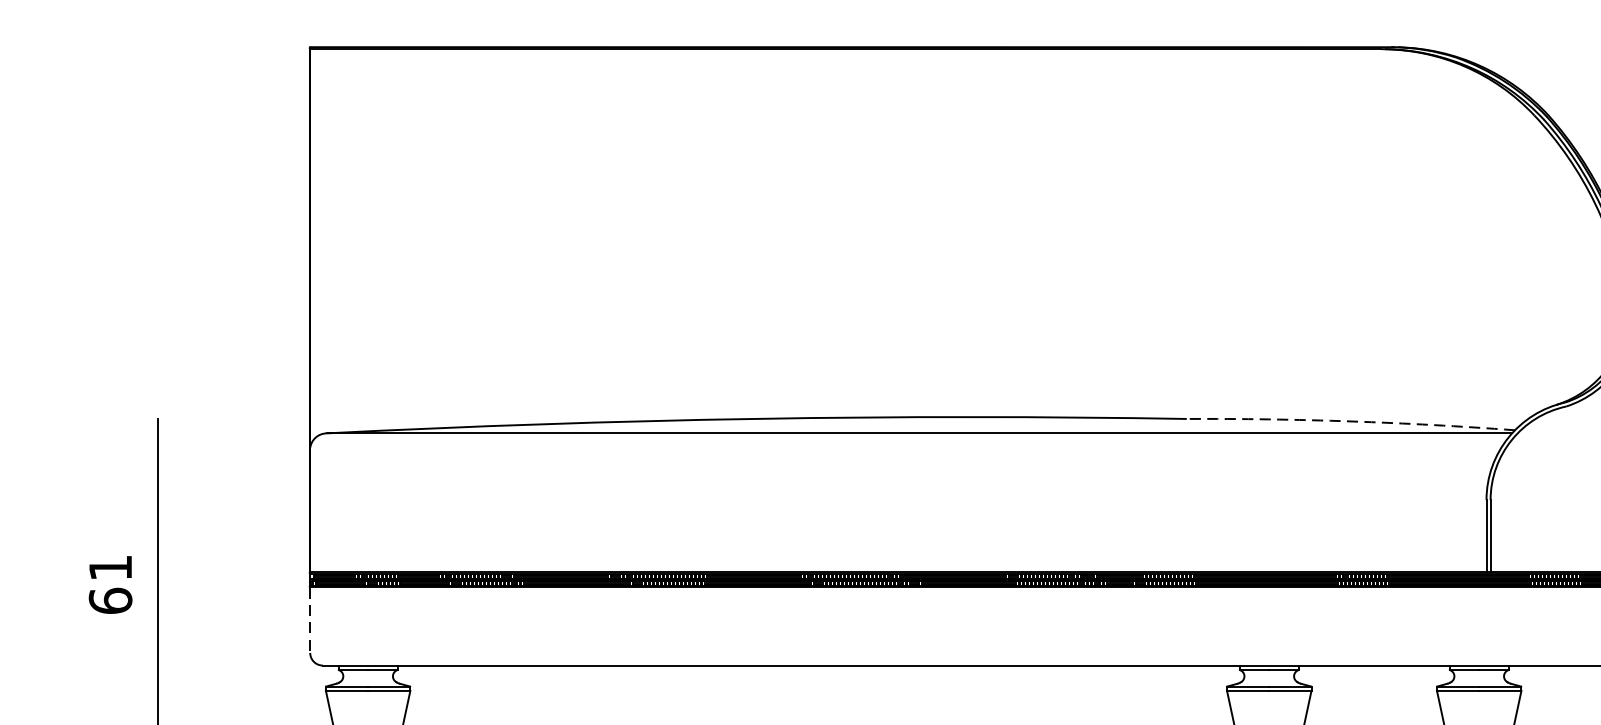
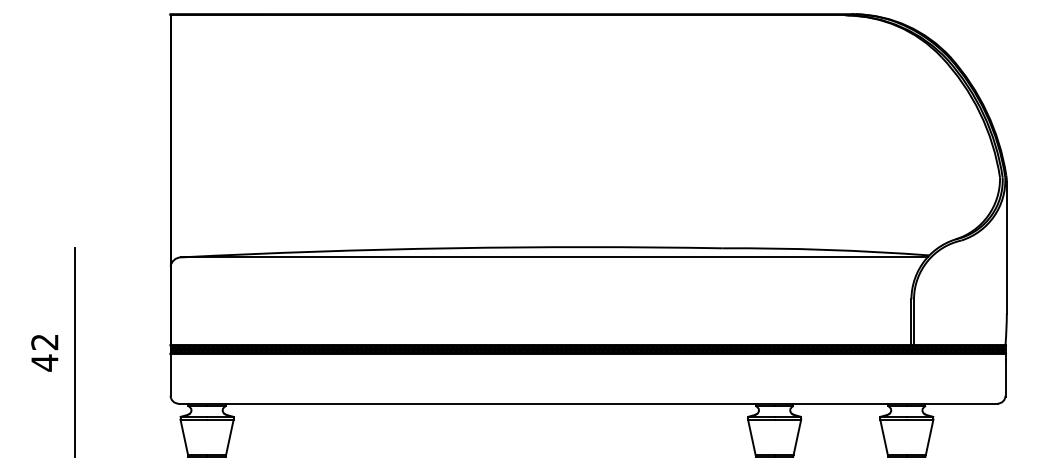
arc: (1351, 420) -> (826, 249), dashed -> solid
text: (109, 584) -> (44, 352), 61 -> 42
line: (310, 620) -> (170, 375), dashed -> solid

